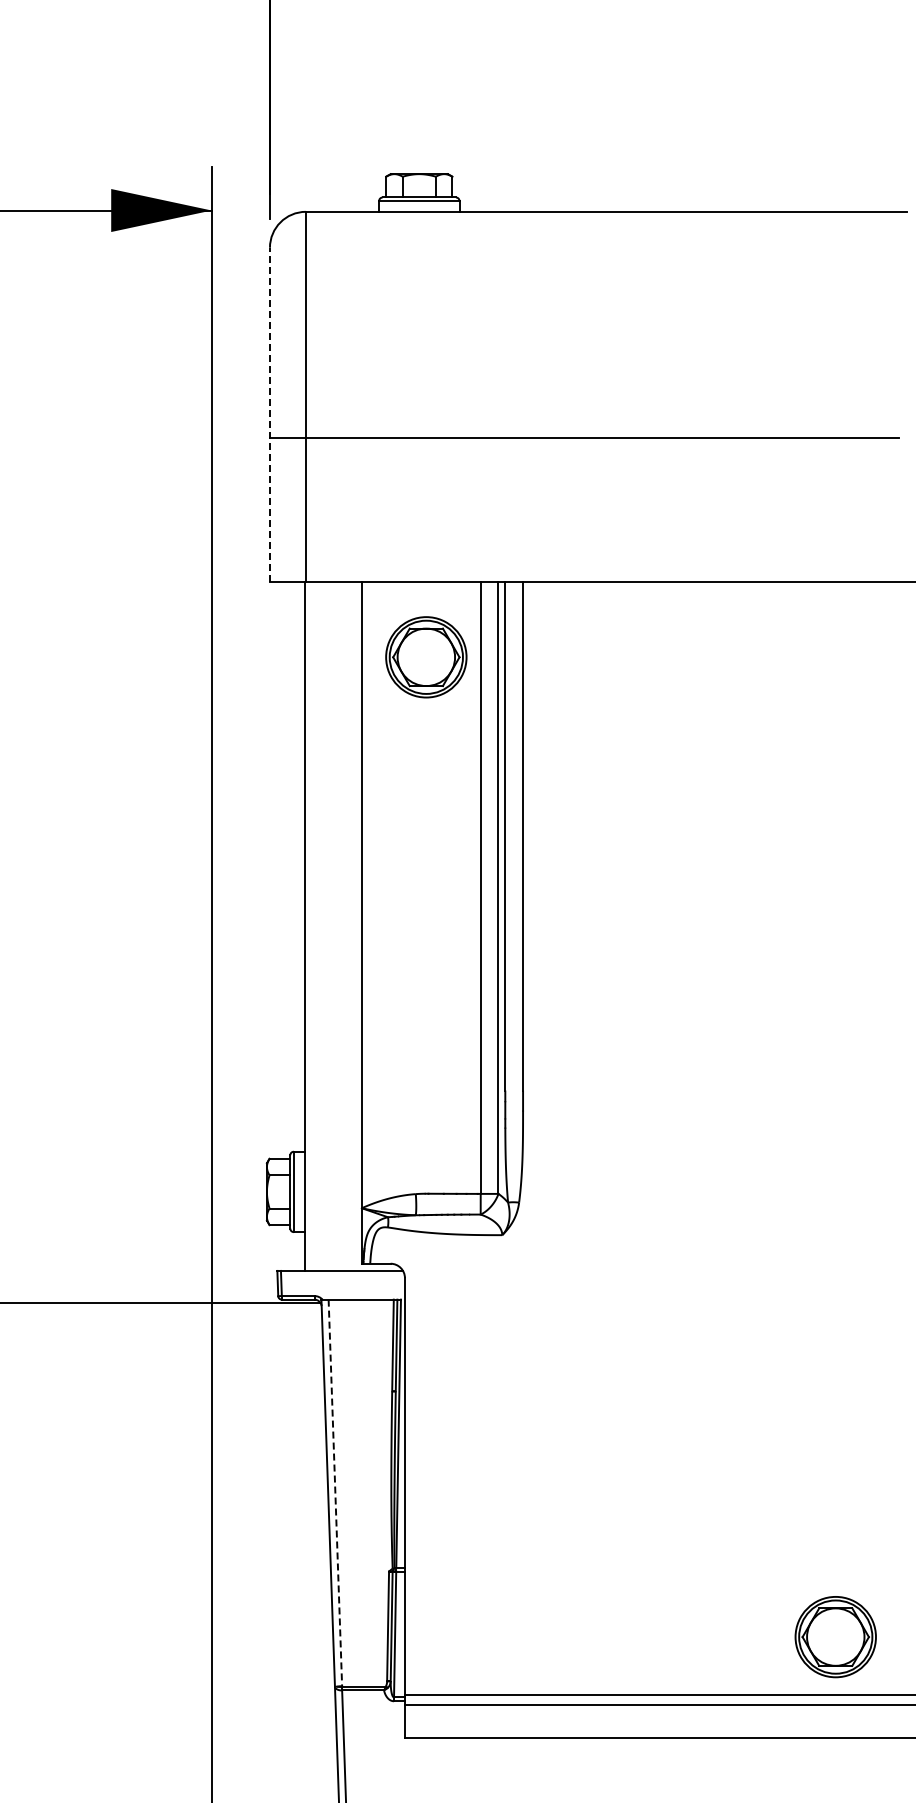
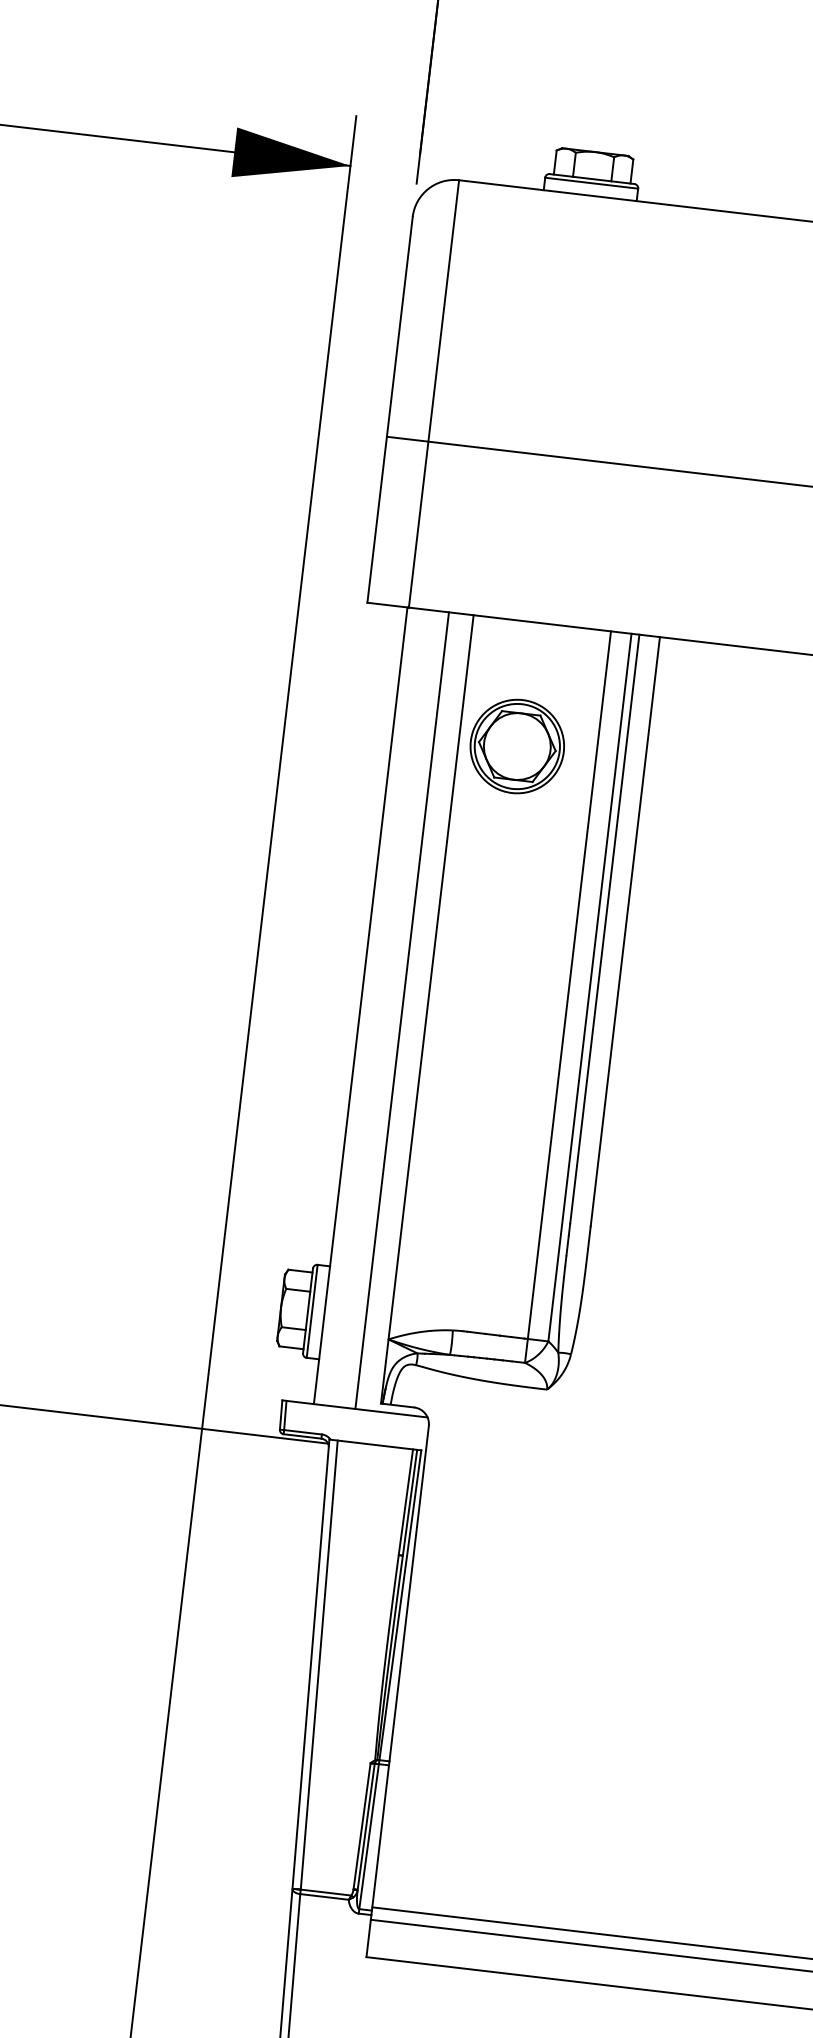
line: (269, 414) -> (389, 409), dashed -> solid
part: (426, 657) -> (517, 746), moved
line: (340, 925) -> (402, 1009), added
line: (335, 1493) -> (319, 1665), dashed -> solid

